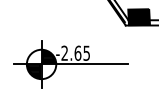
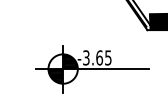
text: (64, 52) -> (86, 57), -2.65 -> -3.65

